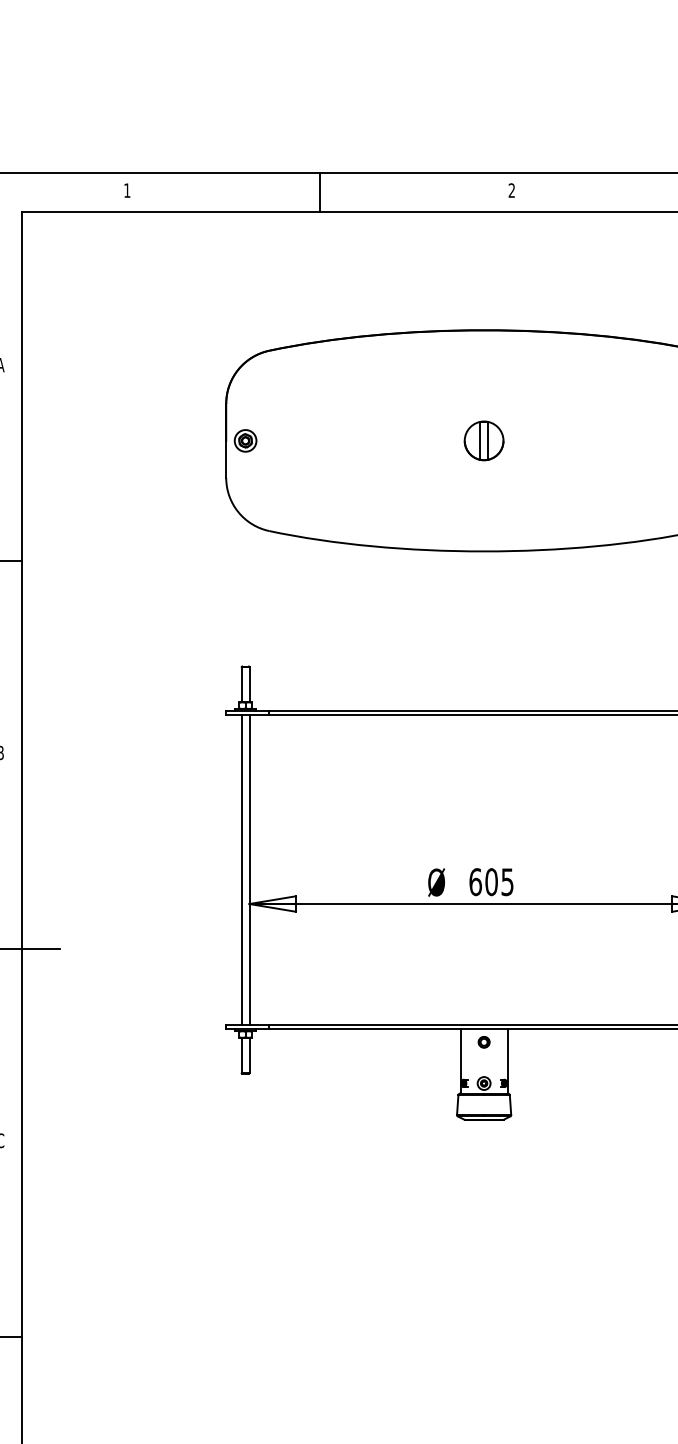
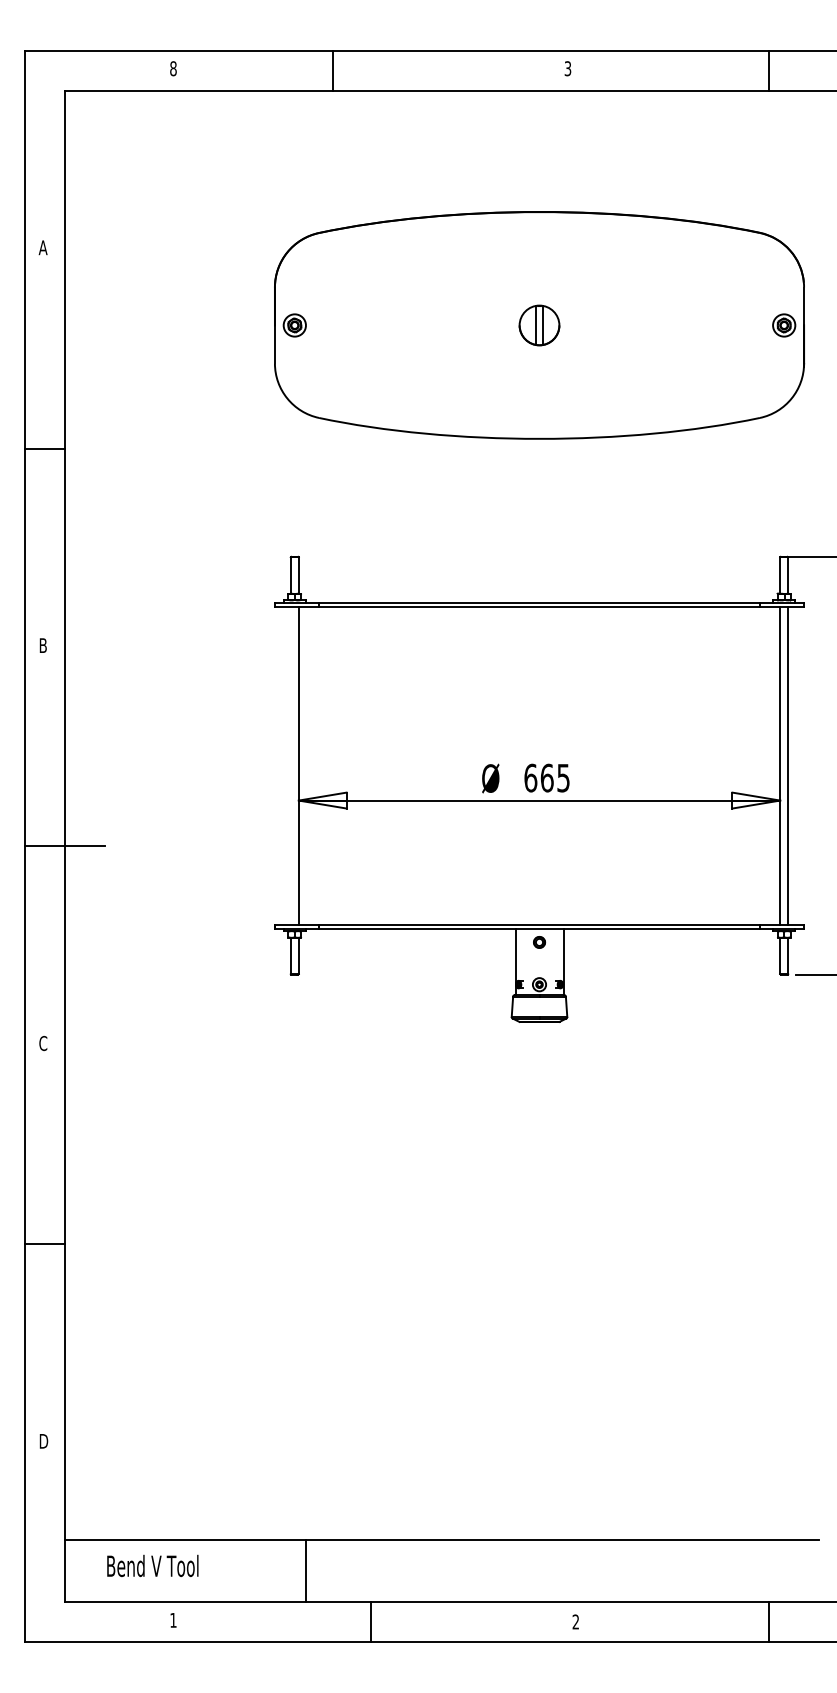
text: (127, 190) -> (173, 68), 1 -> 8
text: (511, 190) -> (567, 68), 2 -> 3
line: (320, 192) -> (333, 70), moved
line: (241, 869) -> (290, 765), removed
text: (490, 881) -> (546, 777), 605 -> 665

